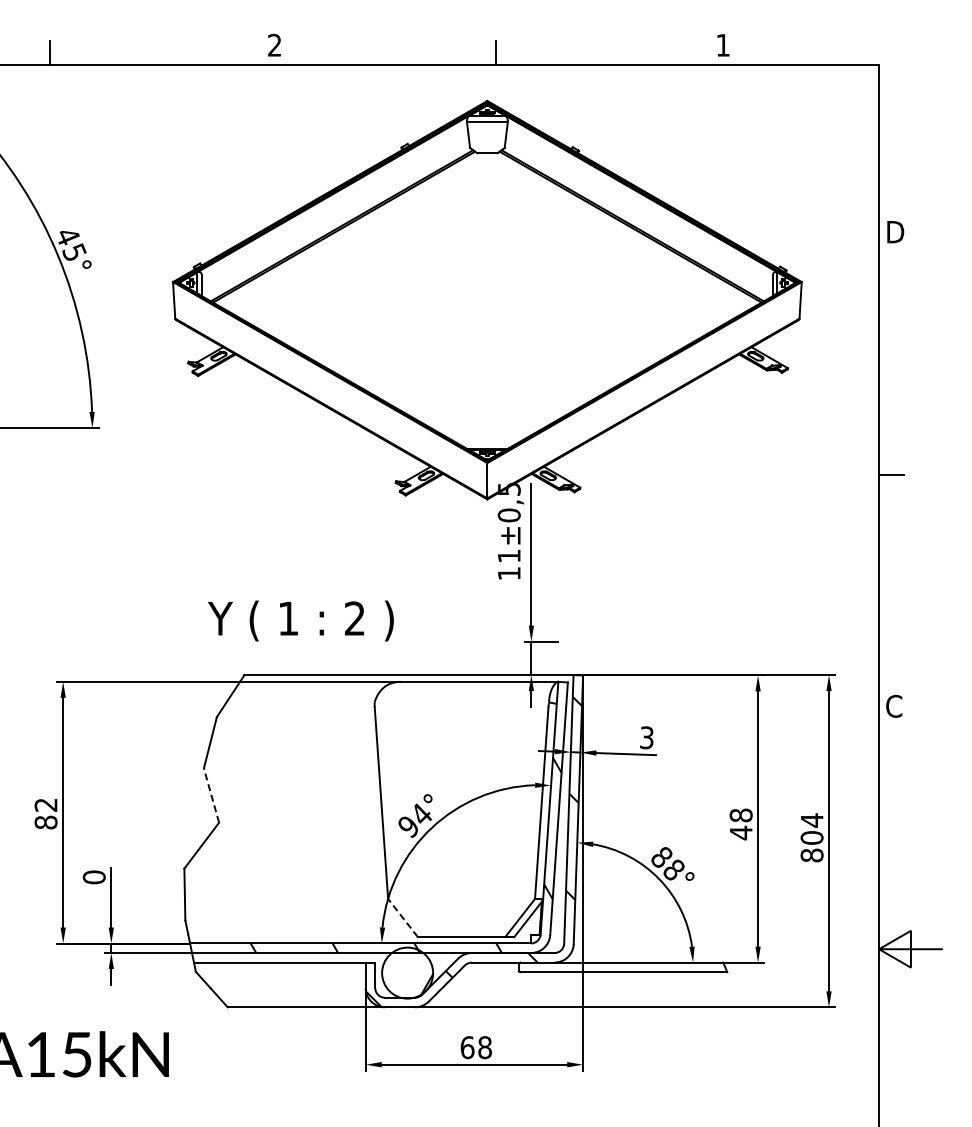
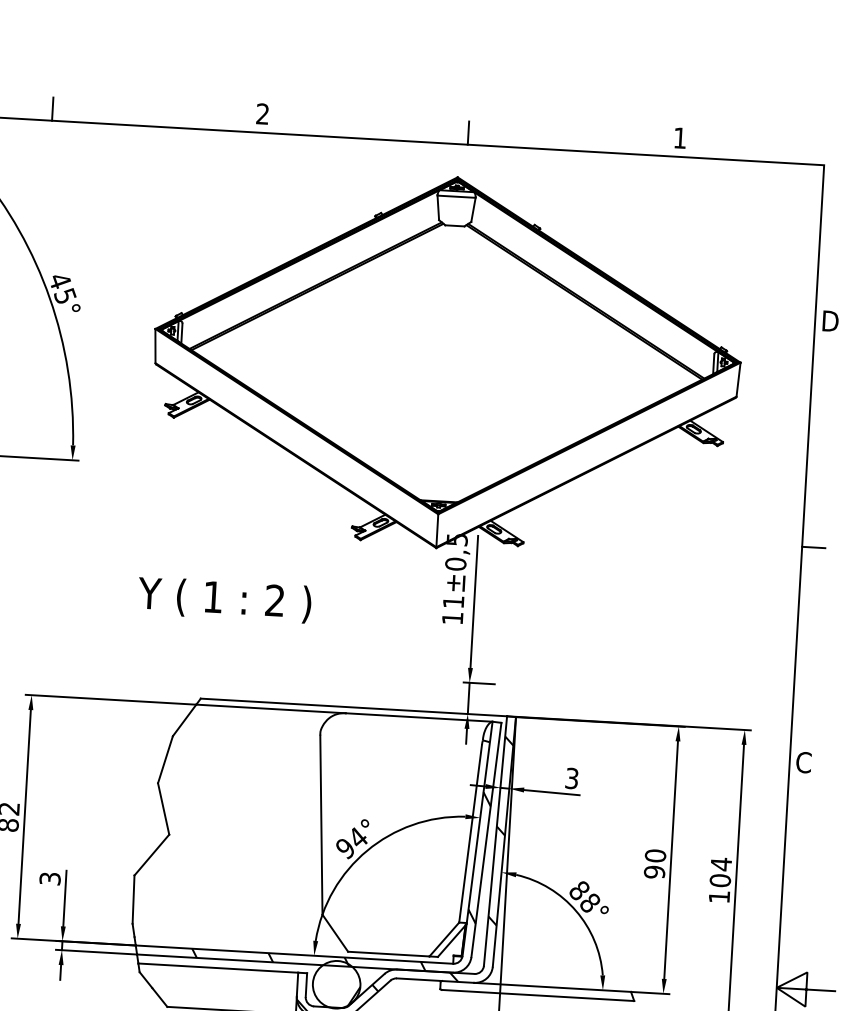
text: (300, 620) -> (224, 599), moved
line: (211, 795) -> (163, 808), dashed -> solid
text: (740, 824) -> (654, 864), 48 -> 90
text: (811, 855) -> (718, 896), 804 -> 104
text: (93, 877) -> (49, 878), 0 -> 3
line: (402, 917) -> (334, 932), dashed -> solid

